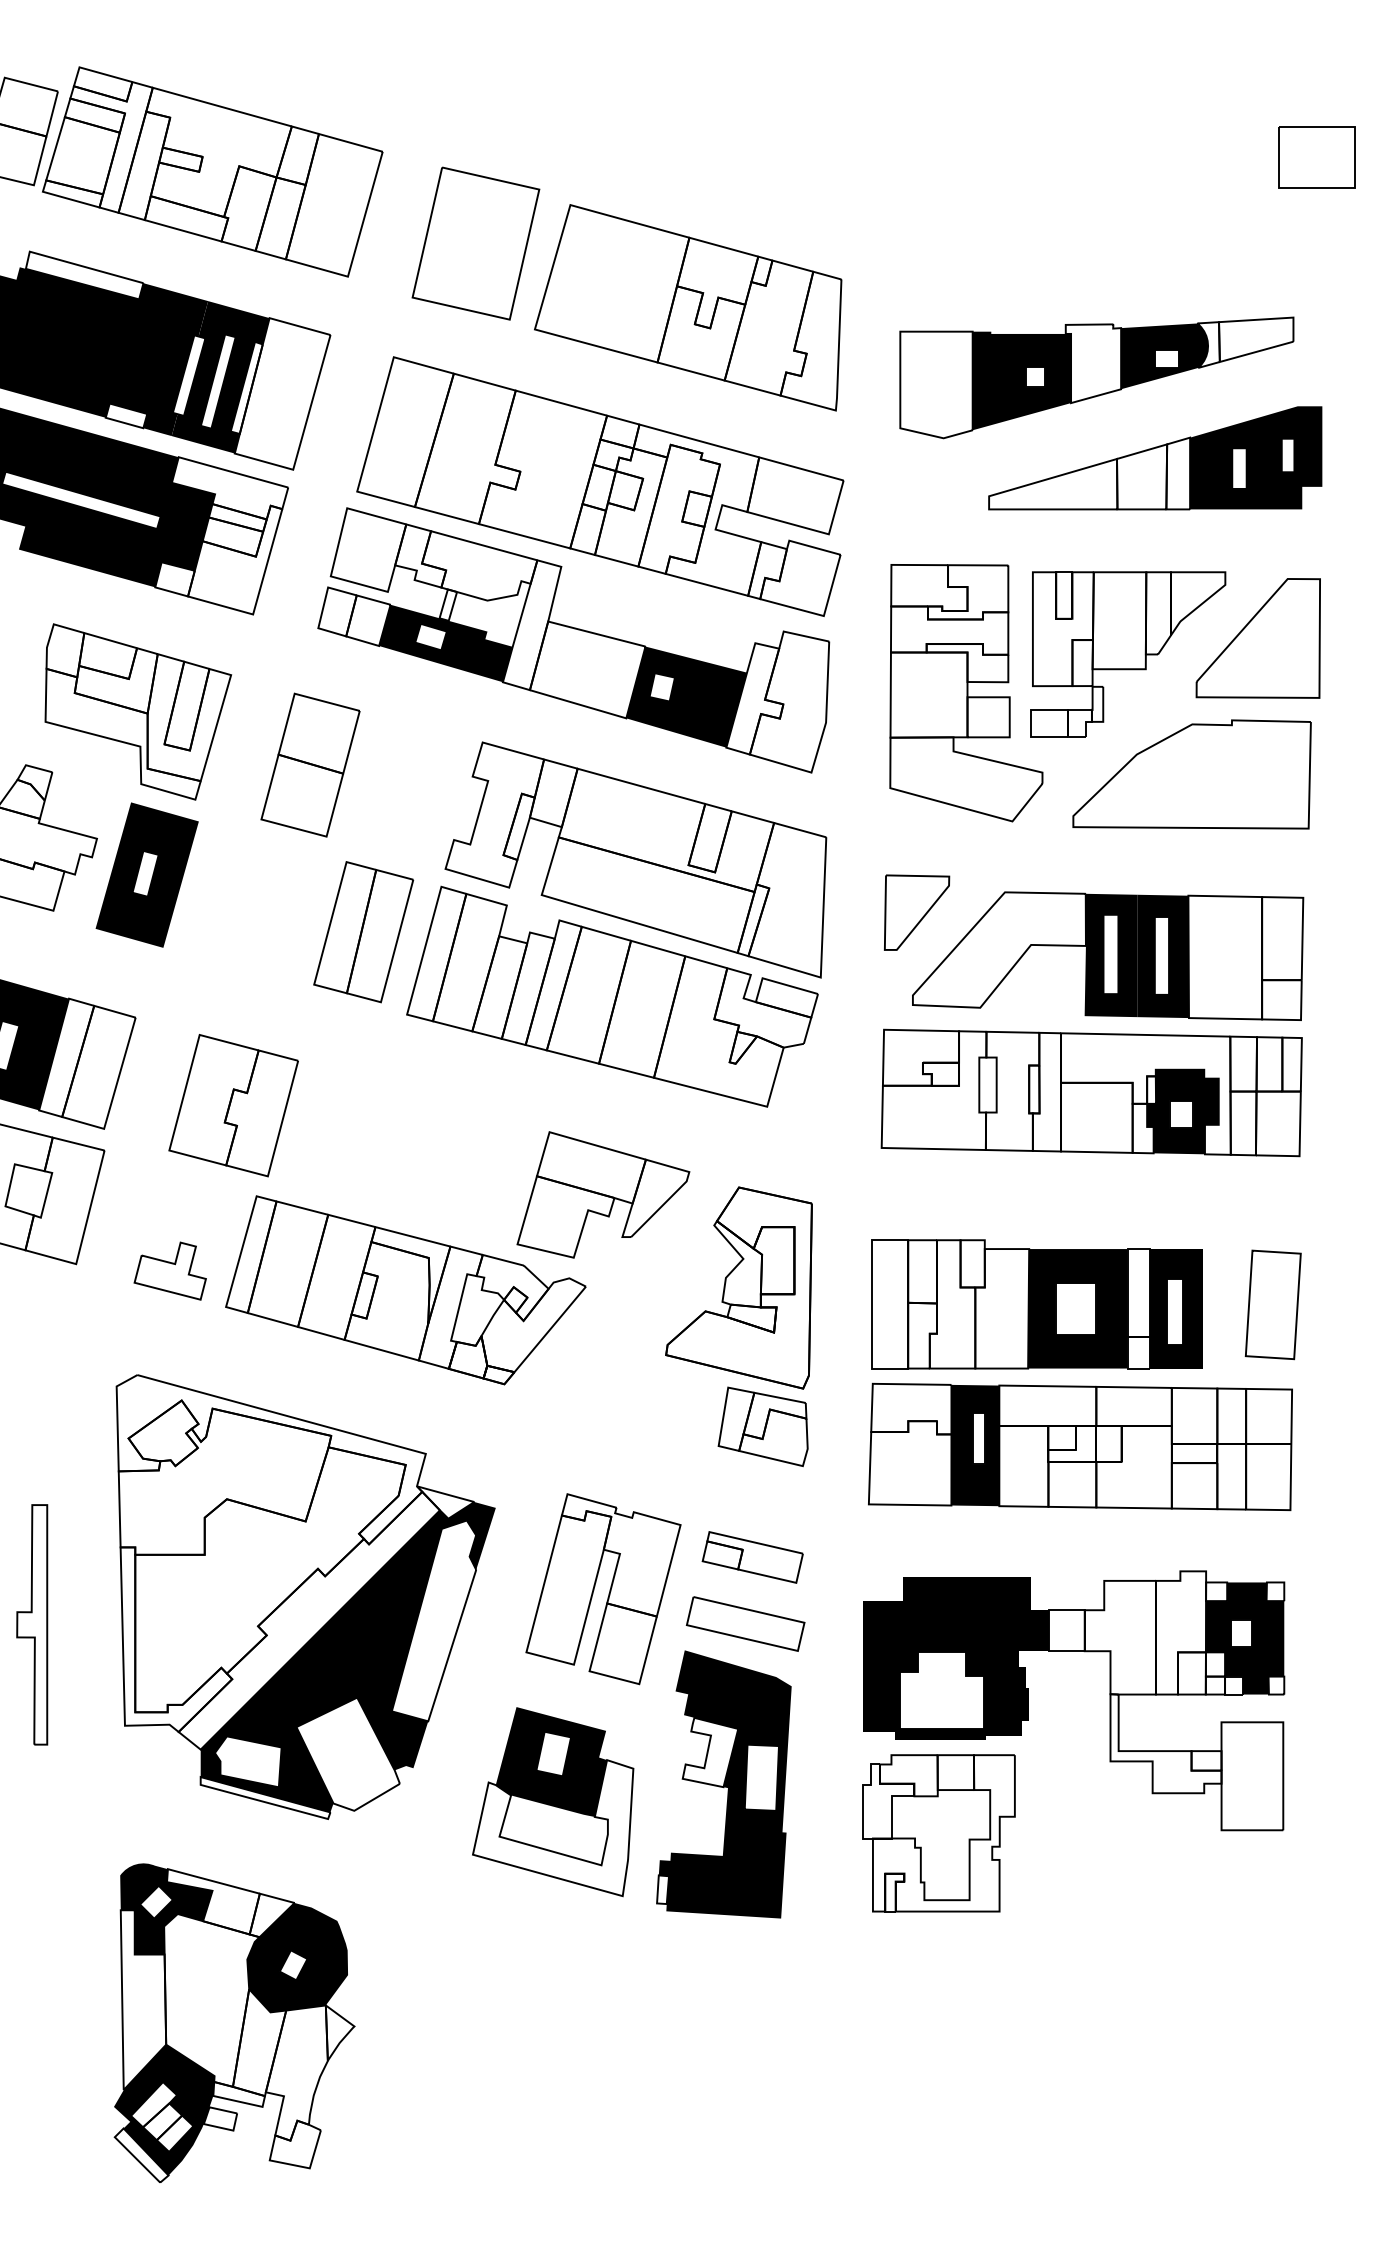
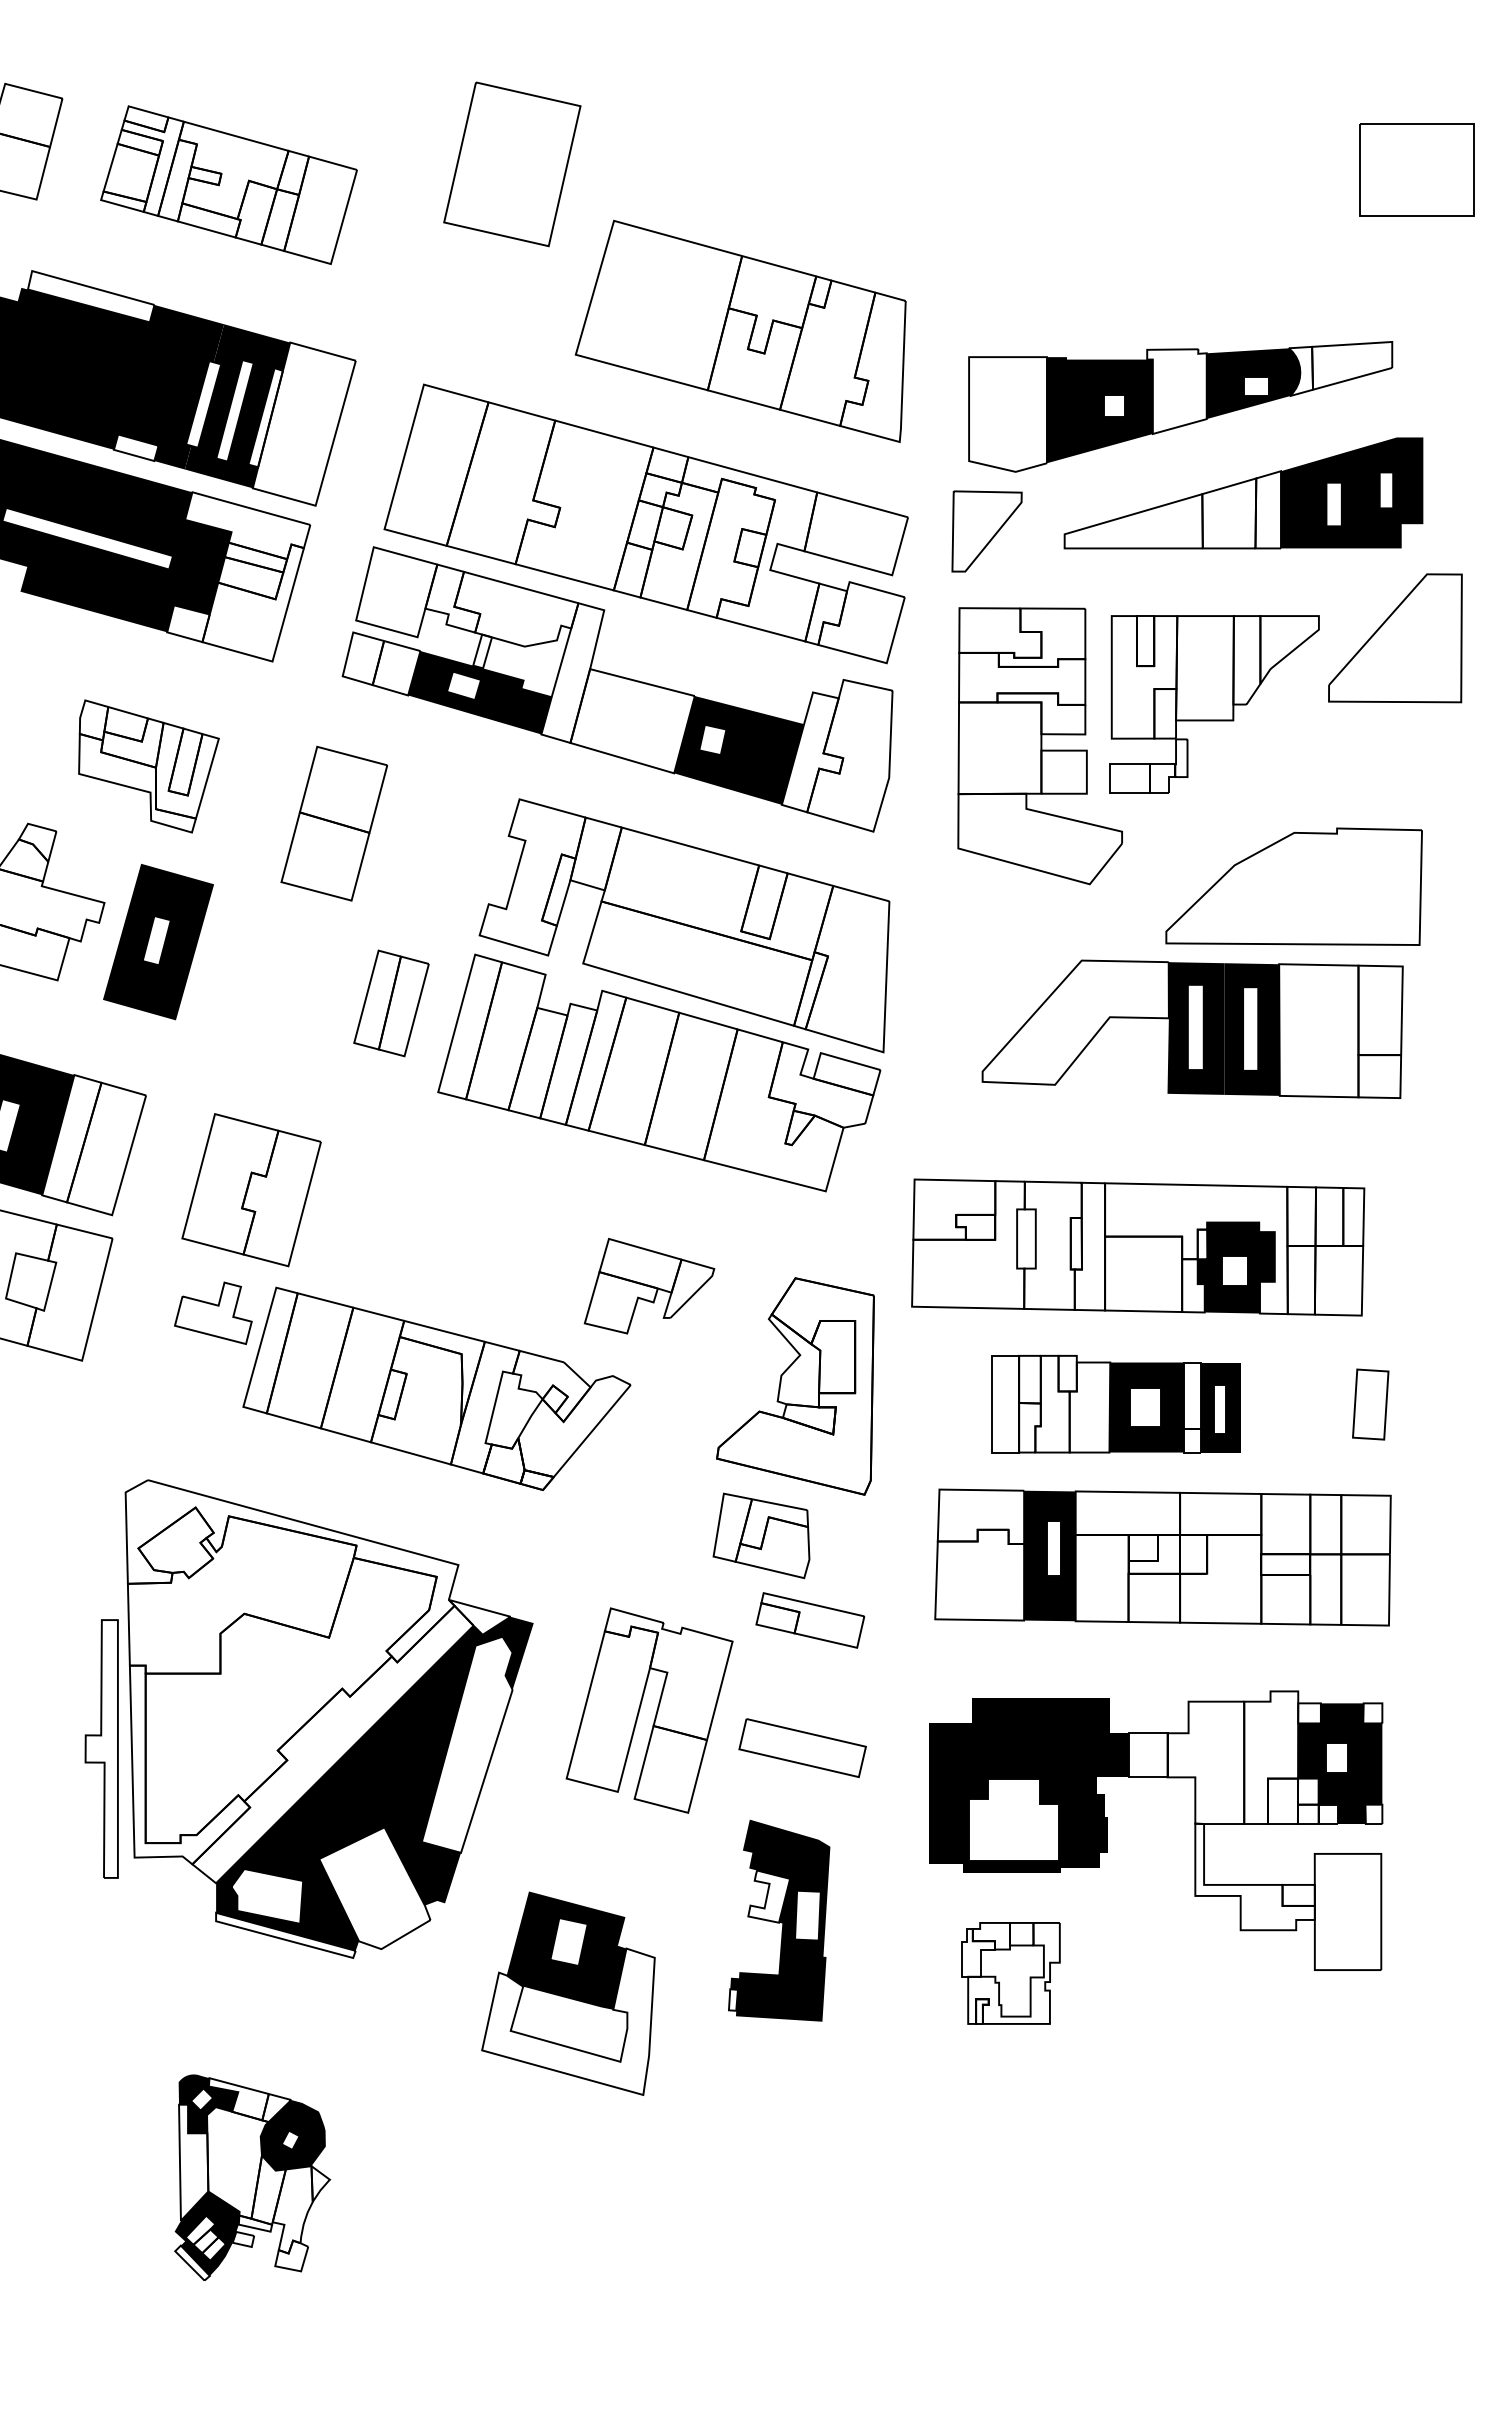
part: (1316, 157) -> (1417, 169), size x1.4
part: (212, 171) -> (228, 184), size x0.7
part: (476, 243) -> (512, 164), moved
part: (1258, 638) -> (1395, 638), moved
part: (137, 712) -> (148, 766), size x0.7
part: (1191, 774) -> (1293, 886), moved
part: (916, 912) -> (986, 531), moved
part: (363, 932) -> (391, 1003), size x0.7
part: (1092, 1092) -> (1138, 1247), moved
part: (603, 1194) -> (649, 1285), size x0.7
part: (170, 1270) -> (213, 1312), moved
part: (1036, 1304) -> (1115, 1404), size x0.7
part: (1273, 1304) -> (1370, 1404), size x0.6
part: (763, 1426) -> (761, 1535), moved
part: (752, 1557) -> (810, 1620), moved
part: (31, 1624) -> (101, 1748), moved
part: (724, 1784) -> (779, 1920), size x0.7
part: (553, 1801) -> (568, 1993), moved
part: (938, 1833) -> (1010, 1973), size x0.6
part: (234, 2022) -> (252, 2177), size x0.6

